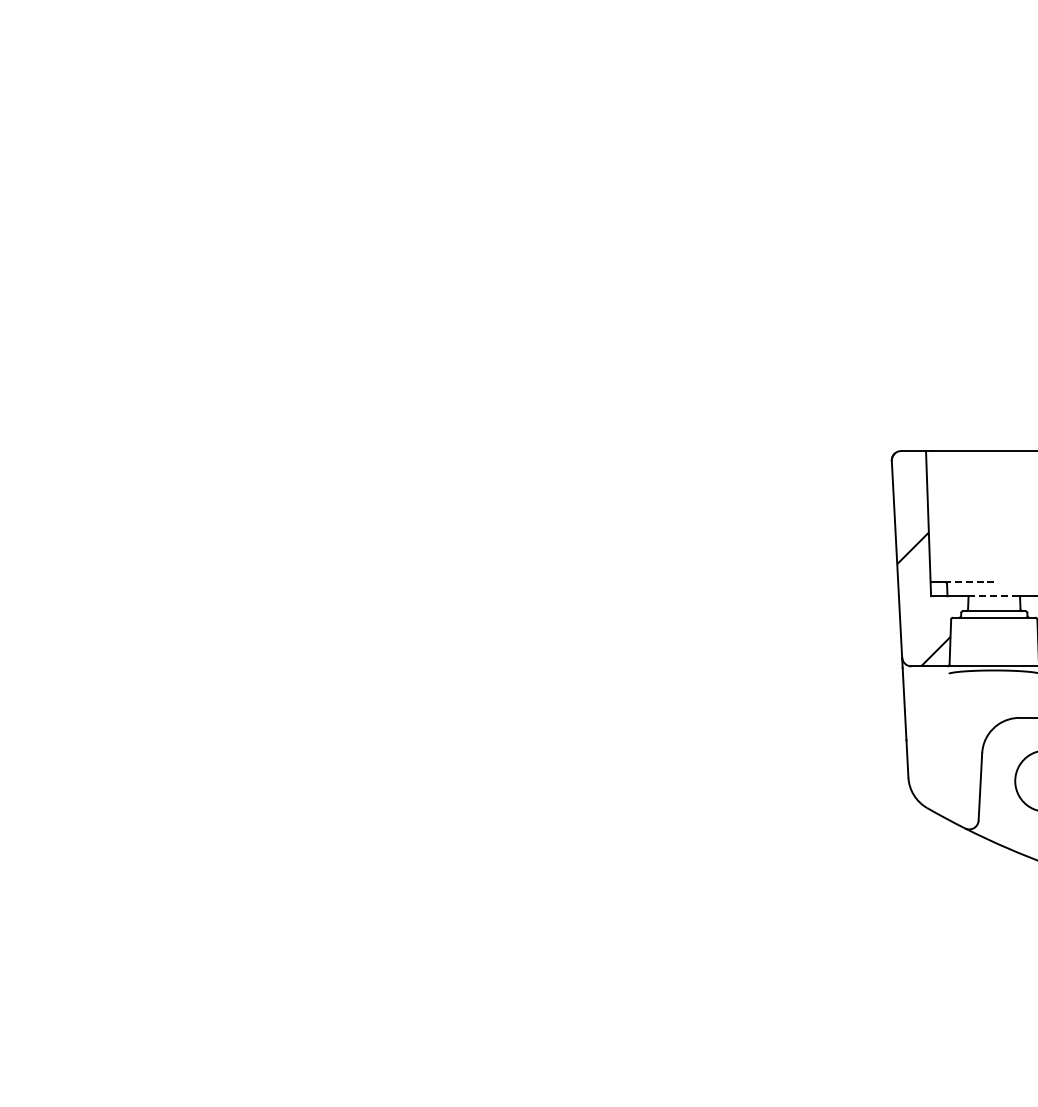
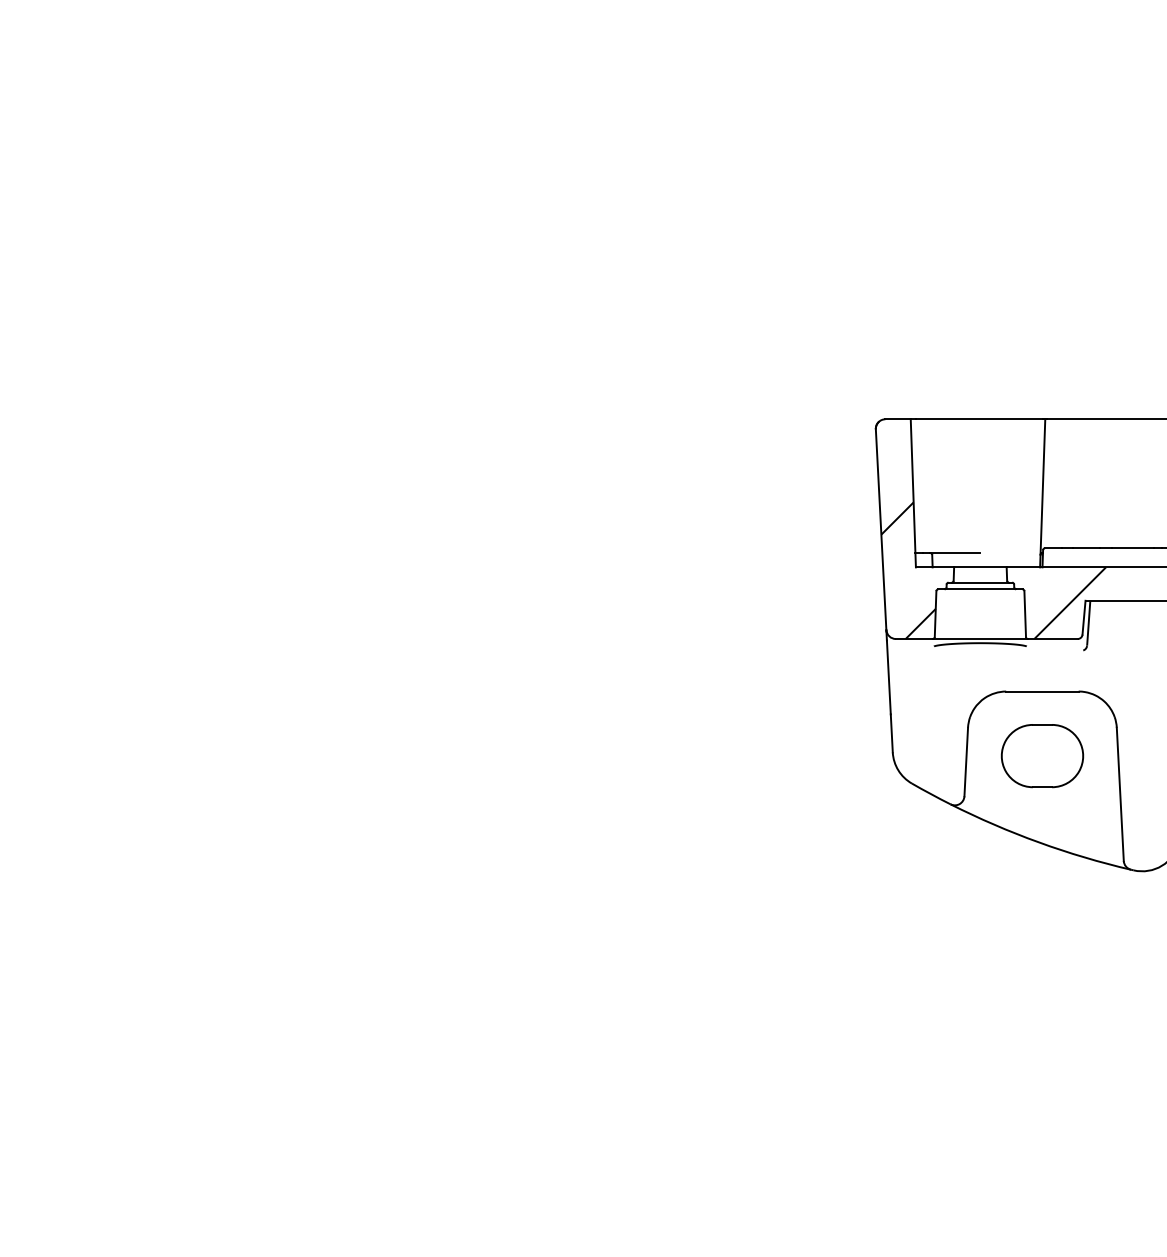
line: (968, 582) -> (954, 553), dashed -> solid
line: (994, 596) -> (980, 567), dashed -> solid

